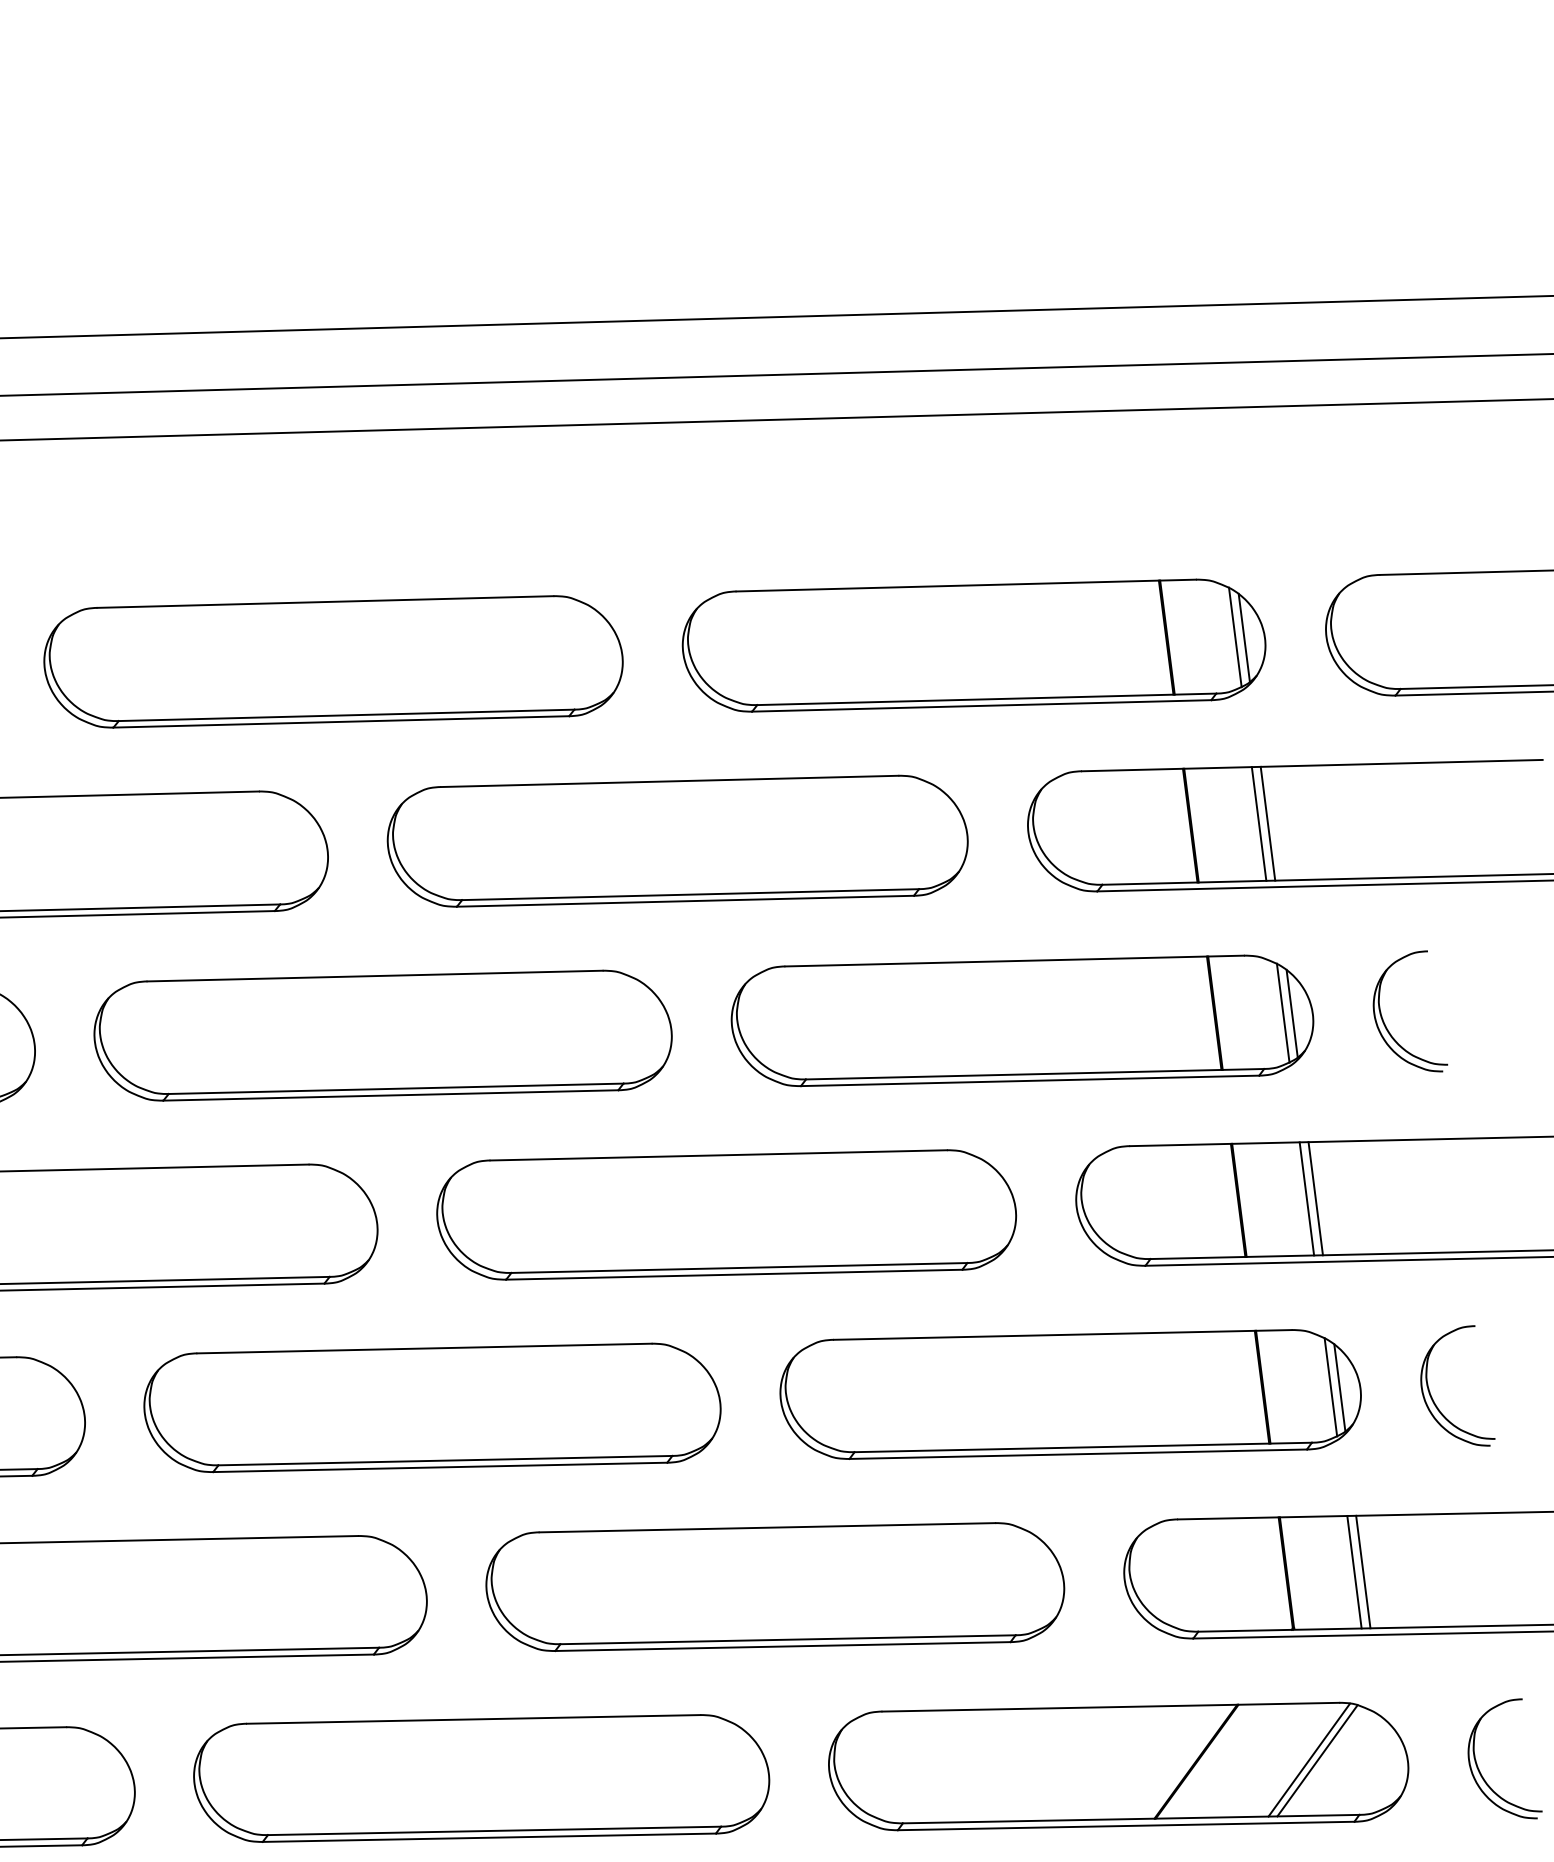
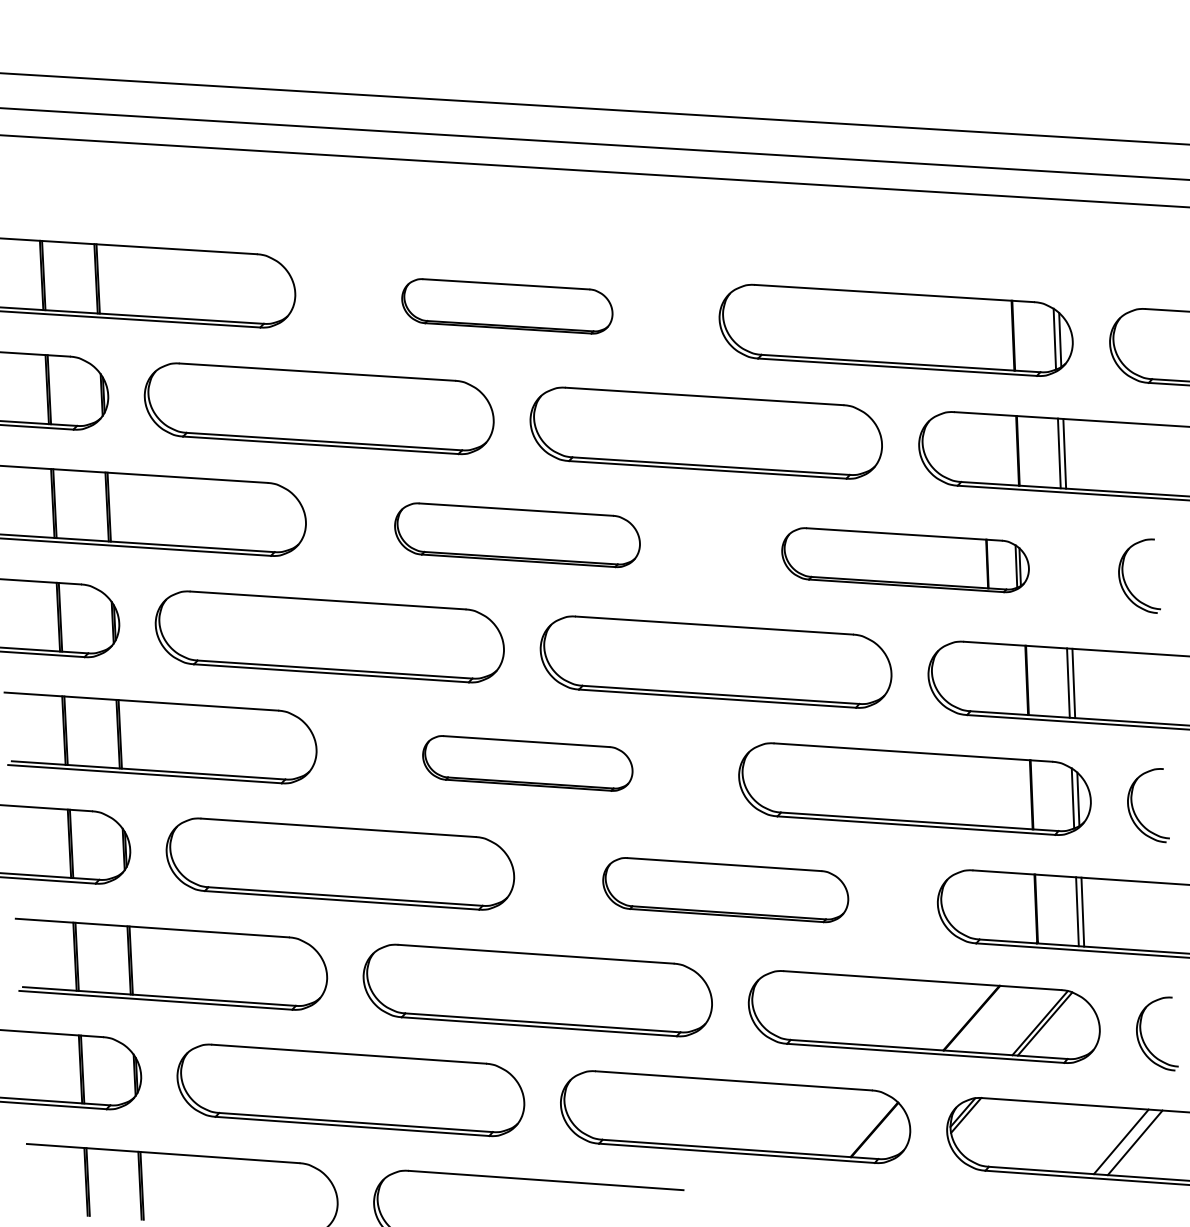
part: (333, 662) -> (507, 306), size x0.6
part: (1022, 1019) -> (905, 559), size x0.7
part: (382, 1034) -> (517, 534), size x0.7
part: (432, 1408) -> (527, 763), size x0.6
part: (774, 1586) -> (725, 889), size x0.7

